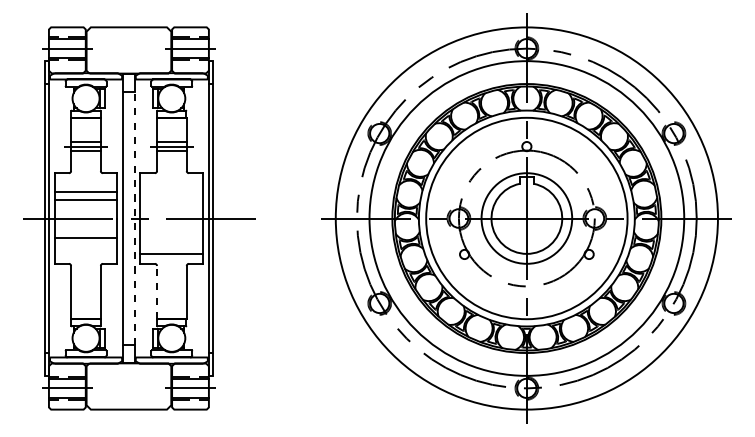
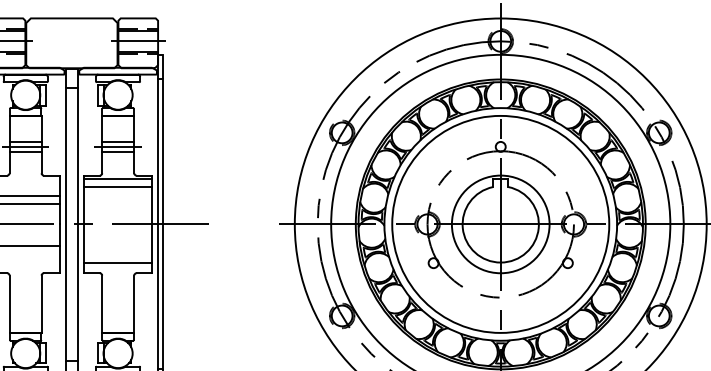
line: (171, 176) -> (117, 179), added
line: (171, 183) -> (117, 186), added
line: (134, 218) -> (77, 224), dashed -> solid
line: (157, 292) -> (102, 304), dashed -> solid

